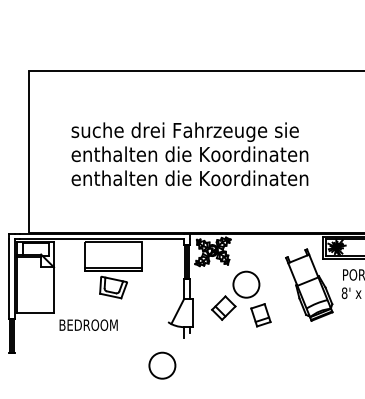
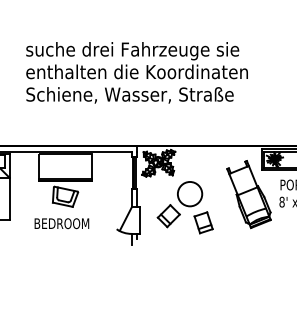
text: (189, 179) -> (136, 95), enthalten die Koordinaten -> Schiene, Wasser, Straße
text: (88, 324) -> (61, 223), moved
part: (162, 365) -> (111, 269), removed

